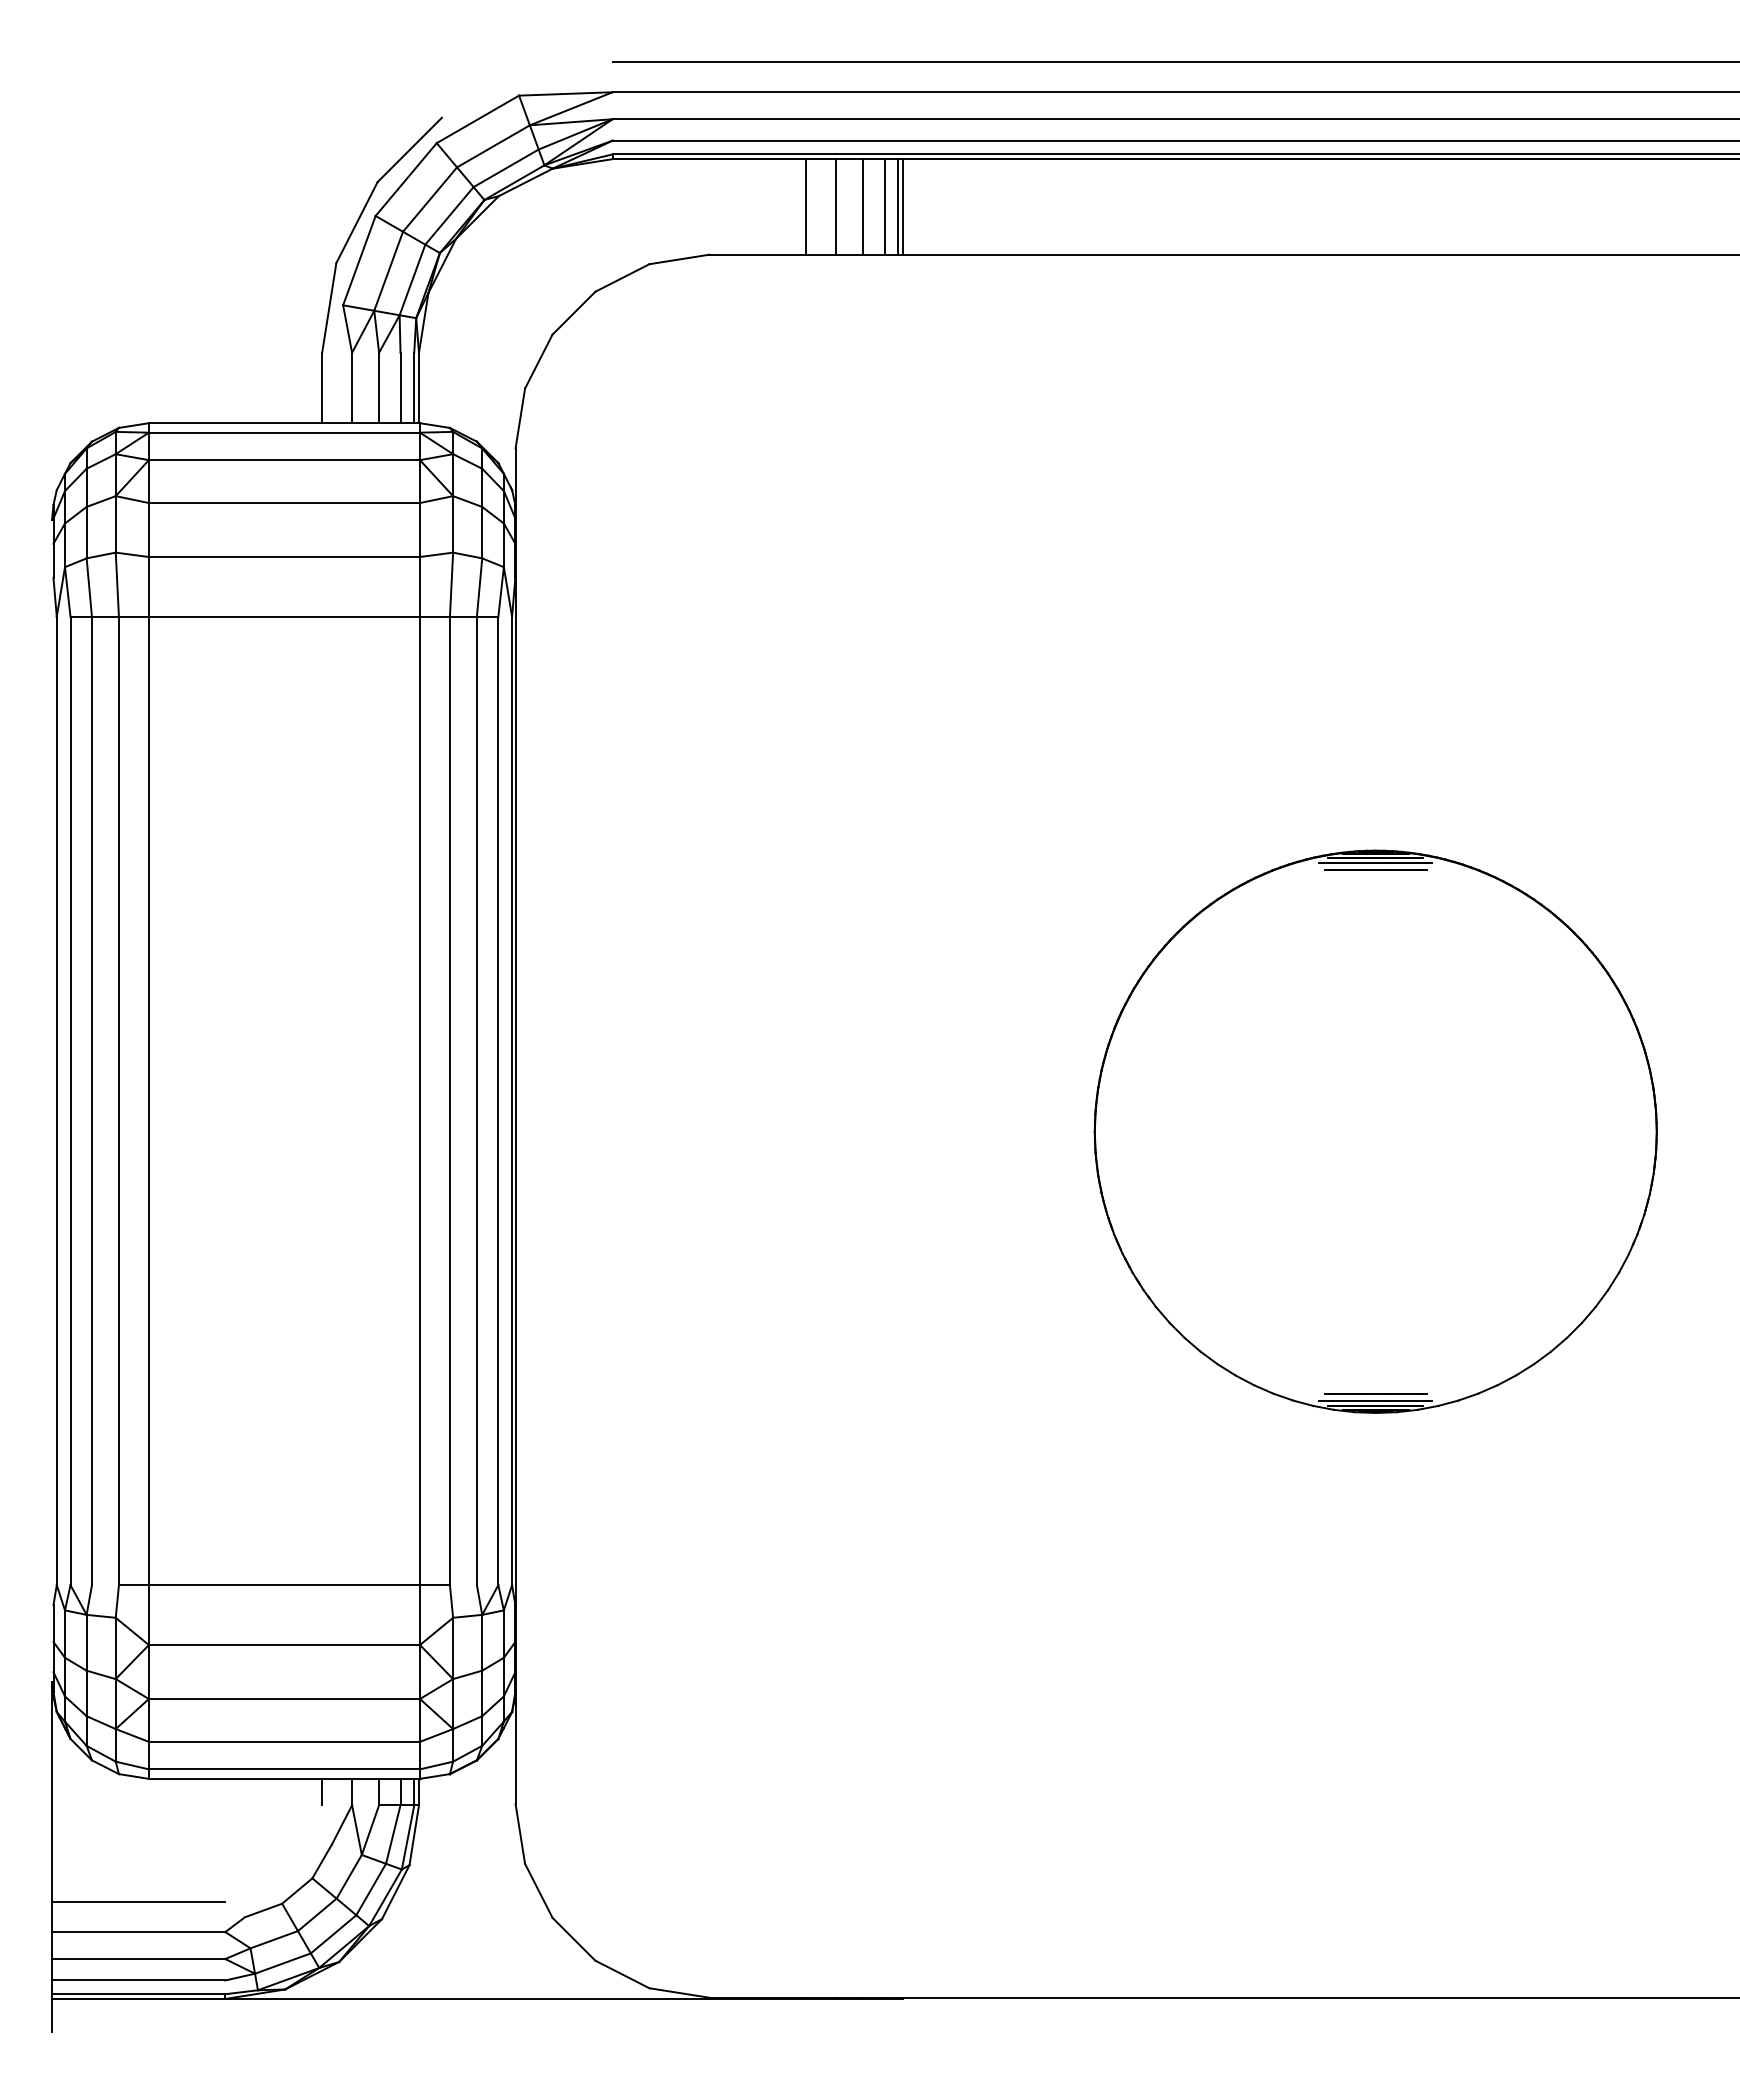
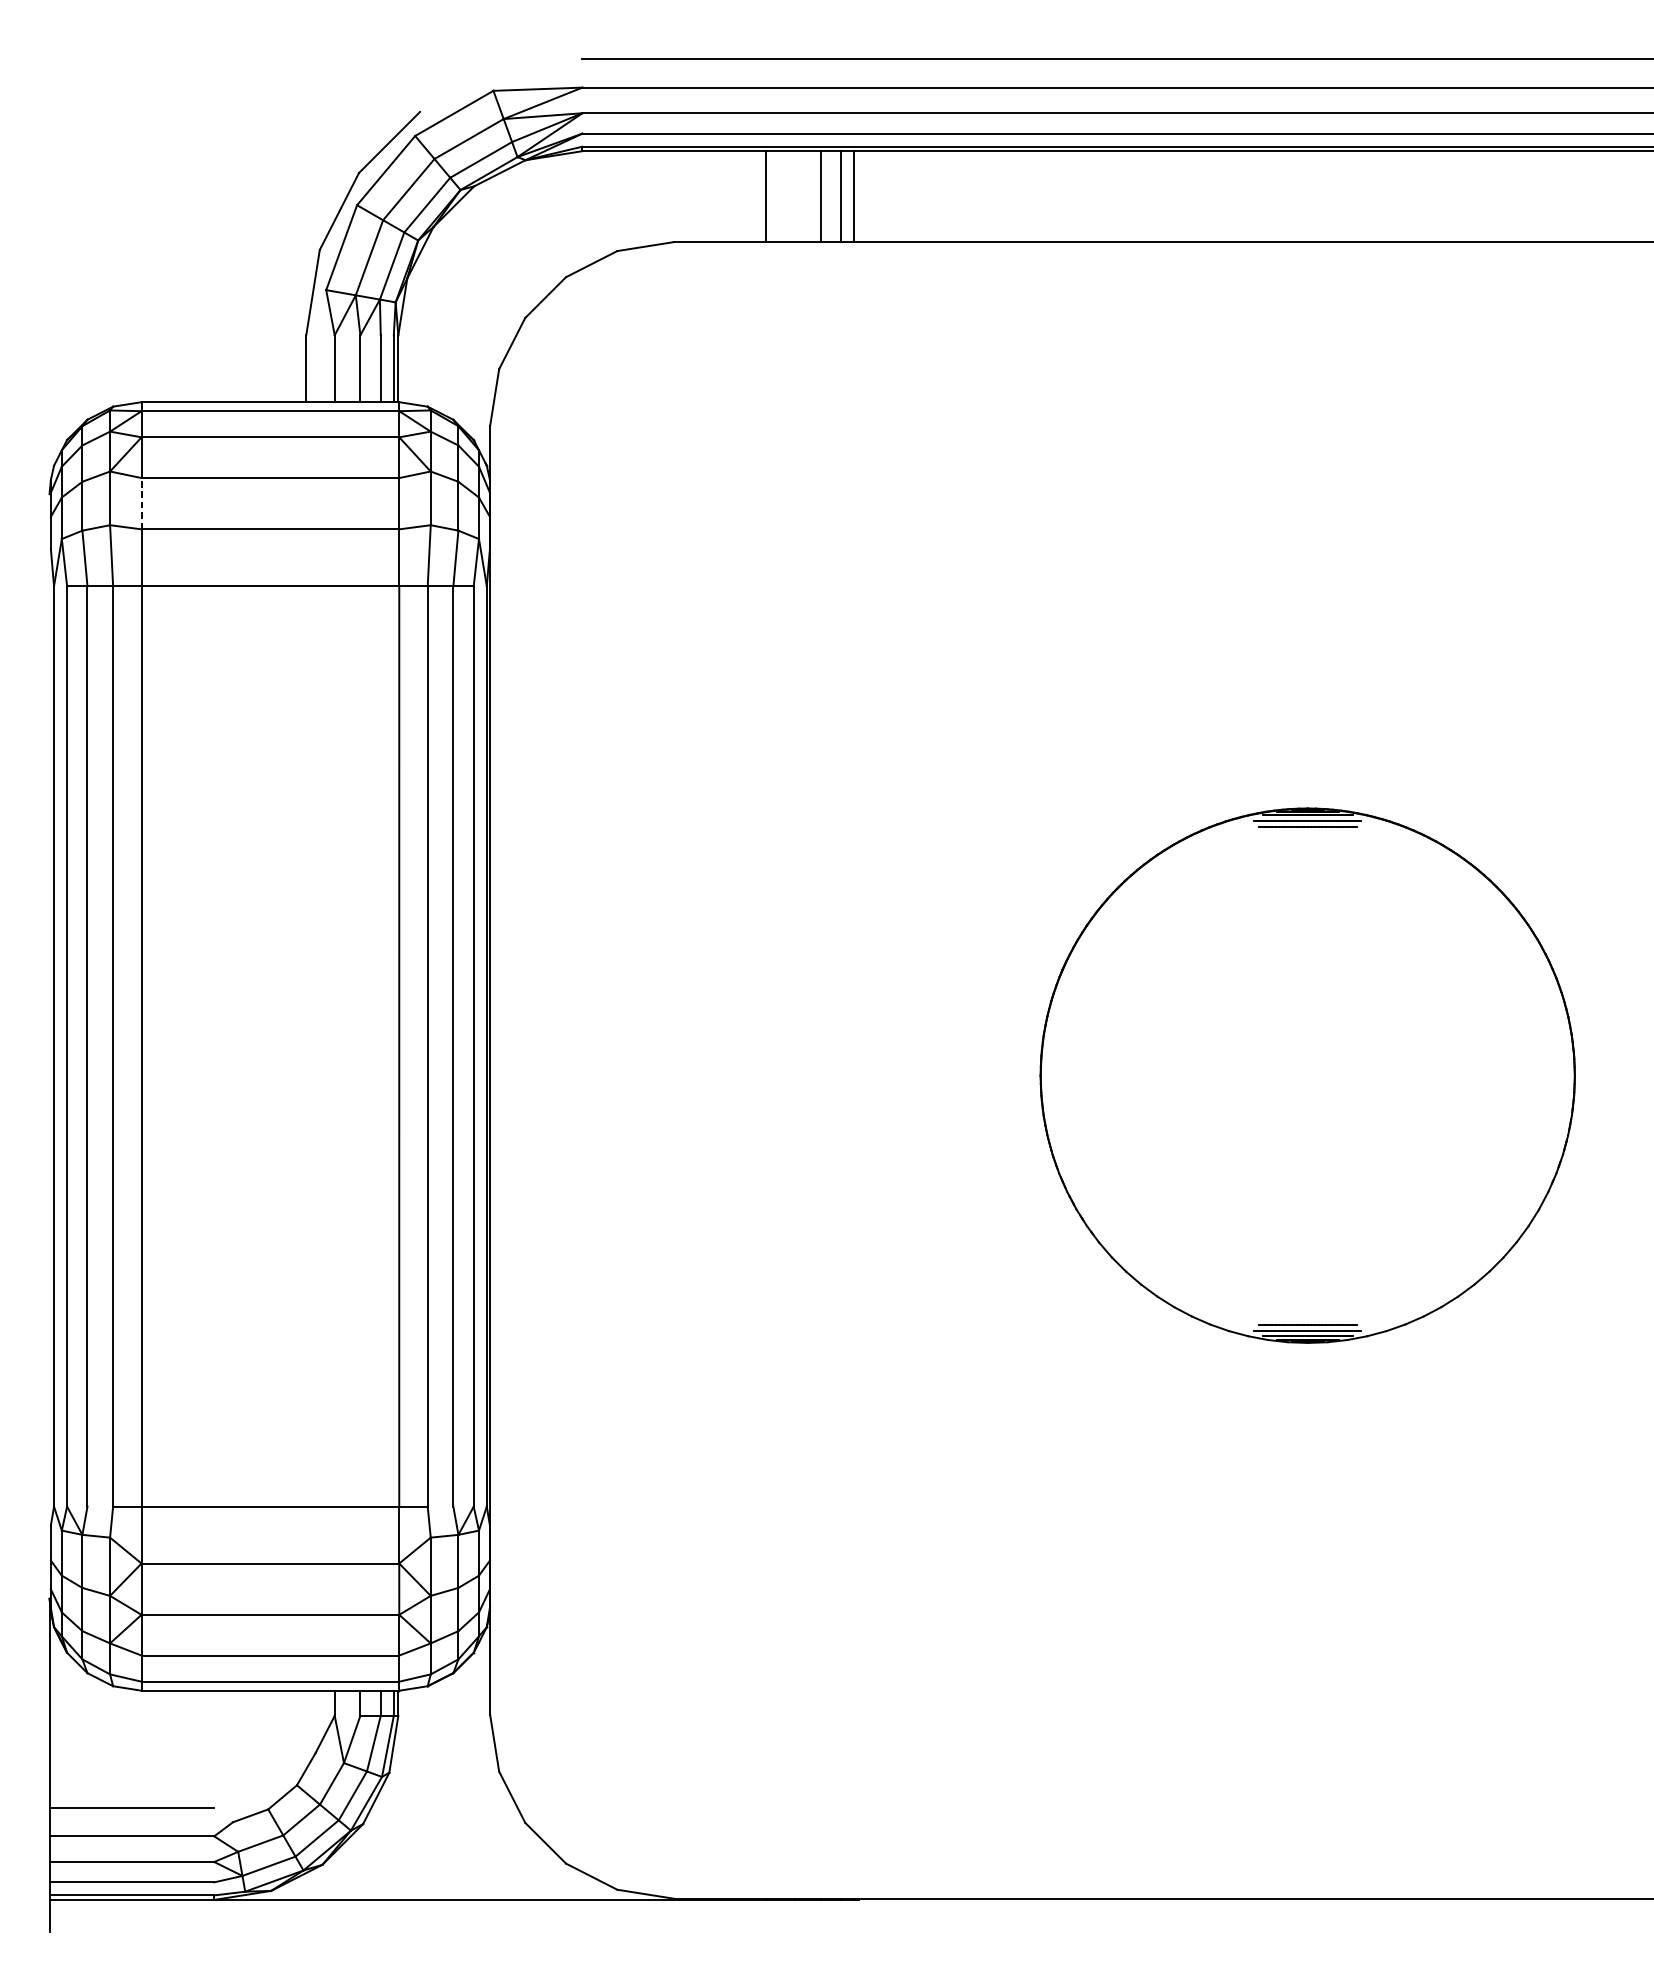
line: (836, 206) -> (795, 196), removed
line: (903, 206) -> (858, 196), removed
line: (148, 530) -> (141, 504), solid -> dashed
line: (322, 1791) -> (306, 1702), removed

